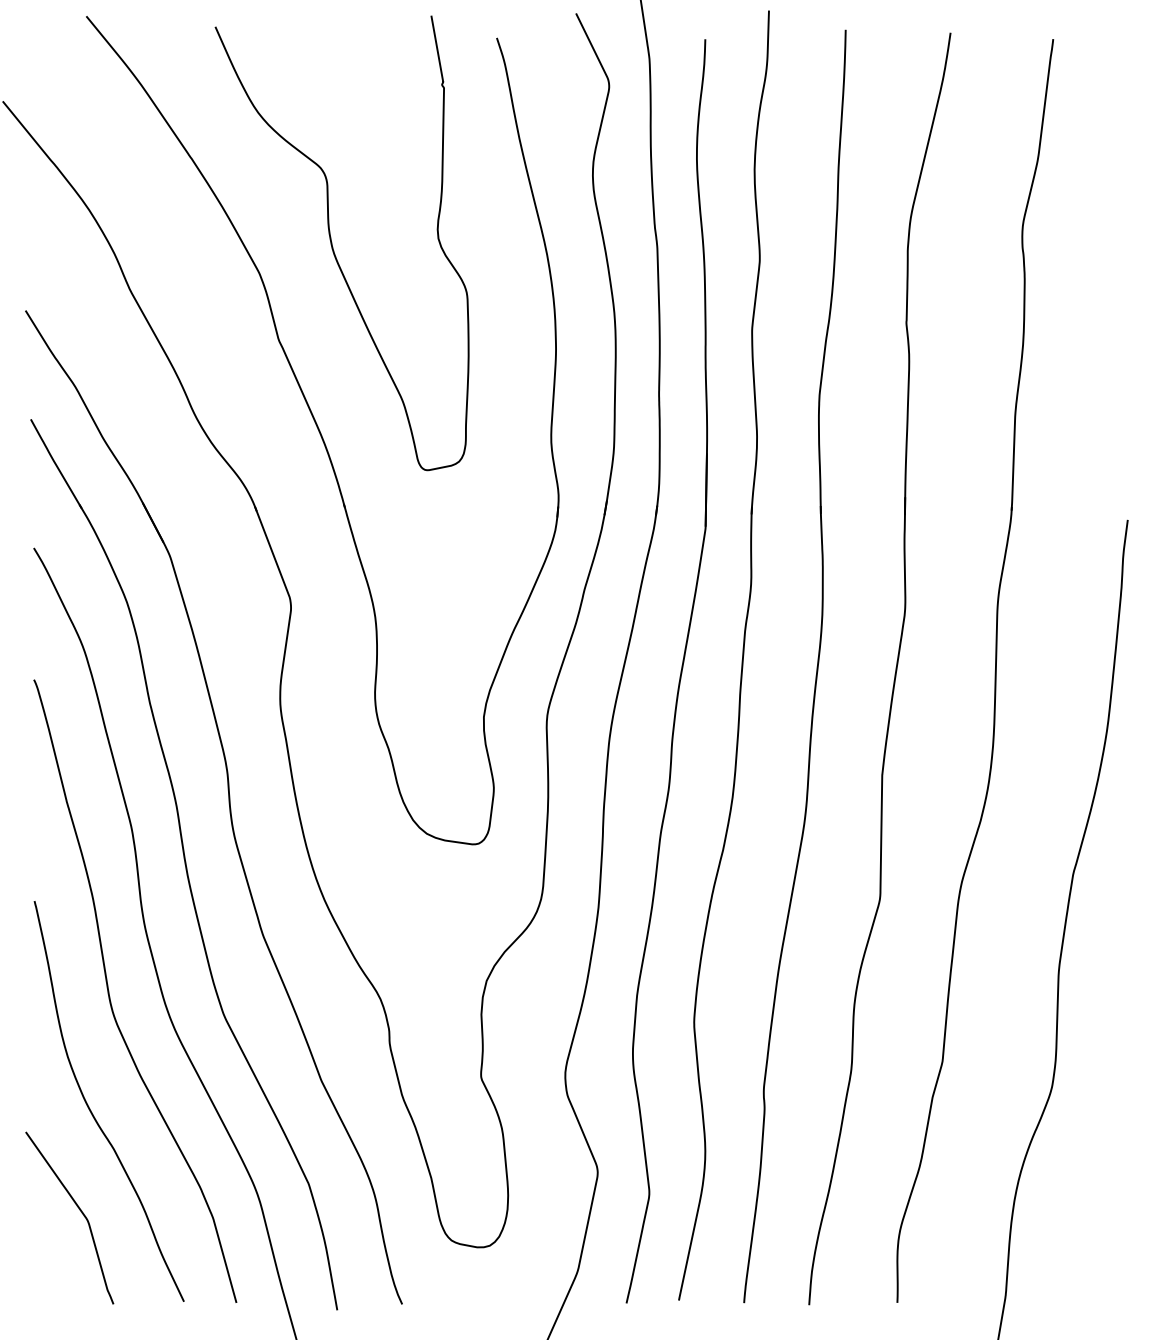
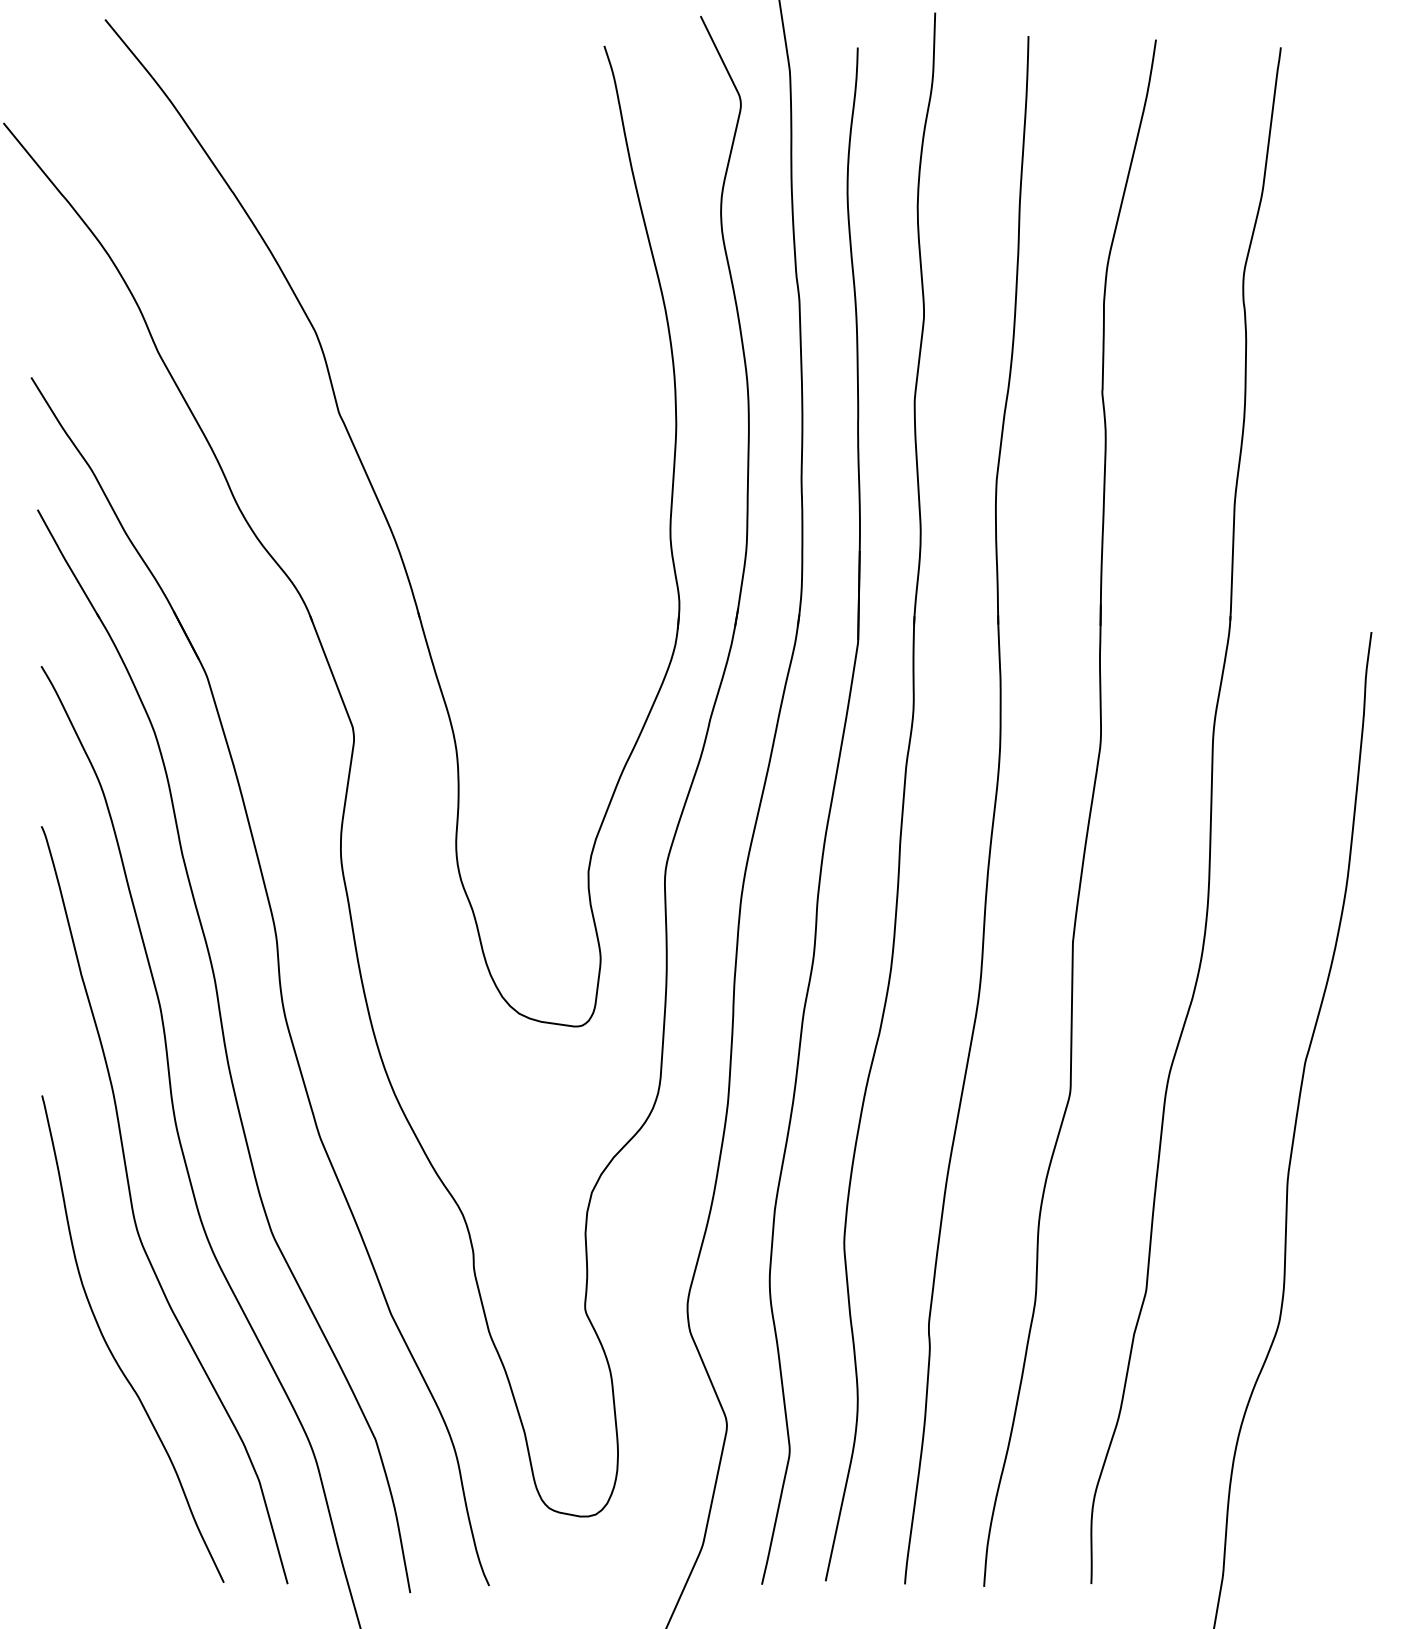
curve: (333, 247) -> (405, 300), removed
curve: (79, 1210) -> (96, 1471), removed

